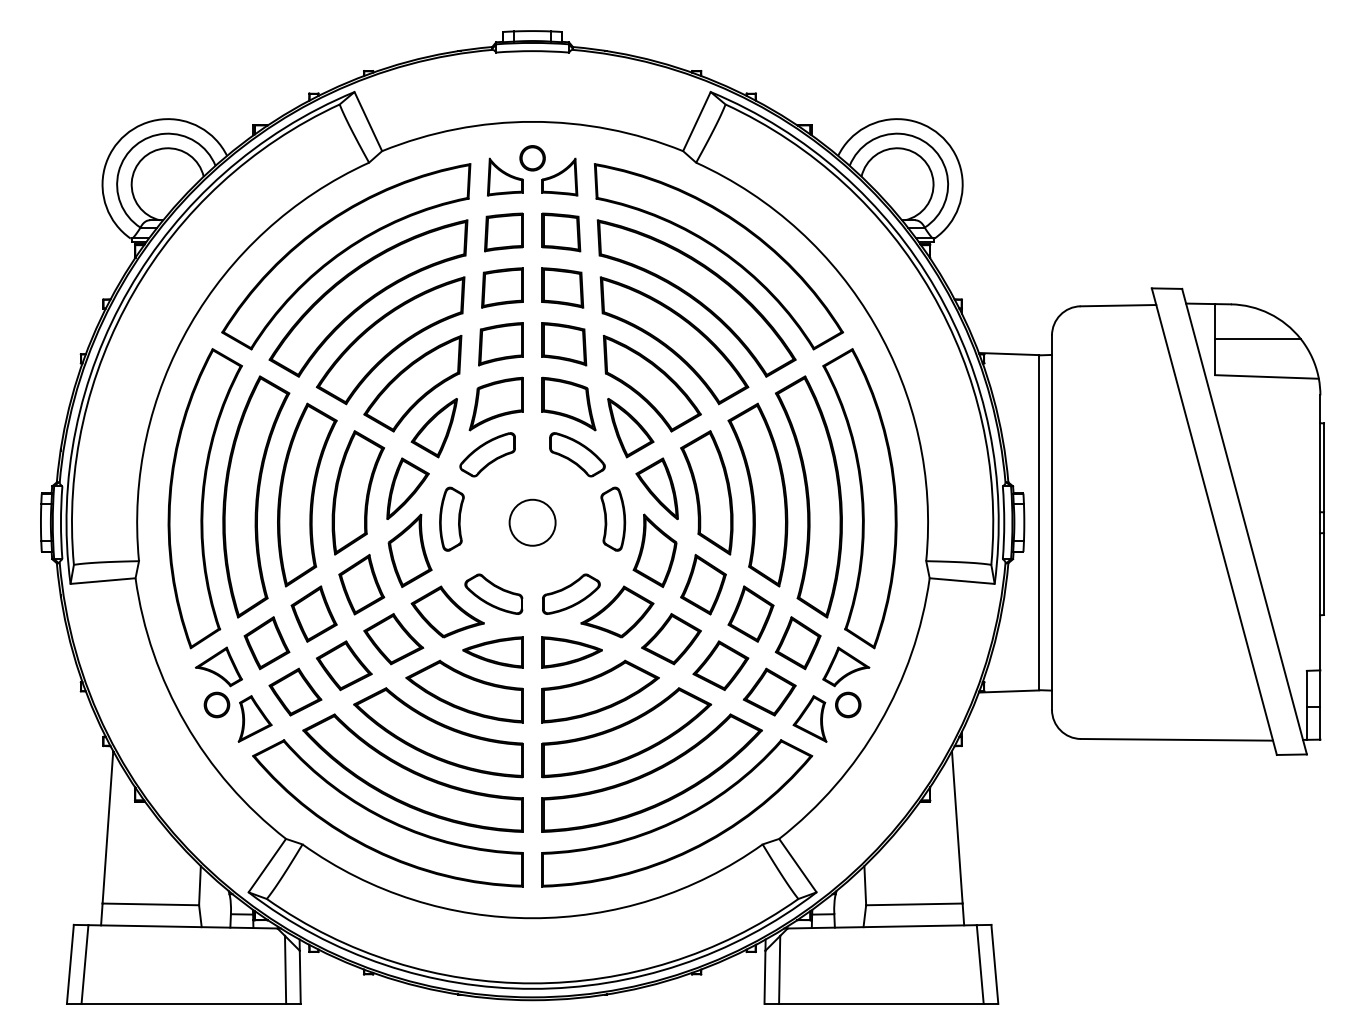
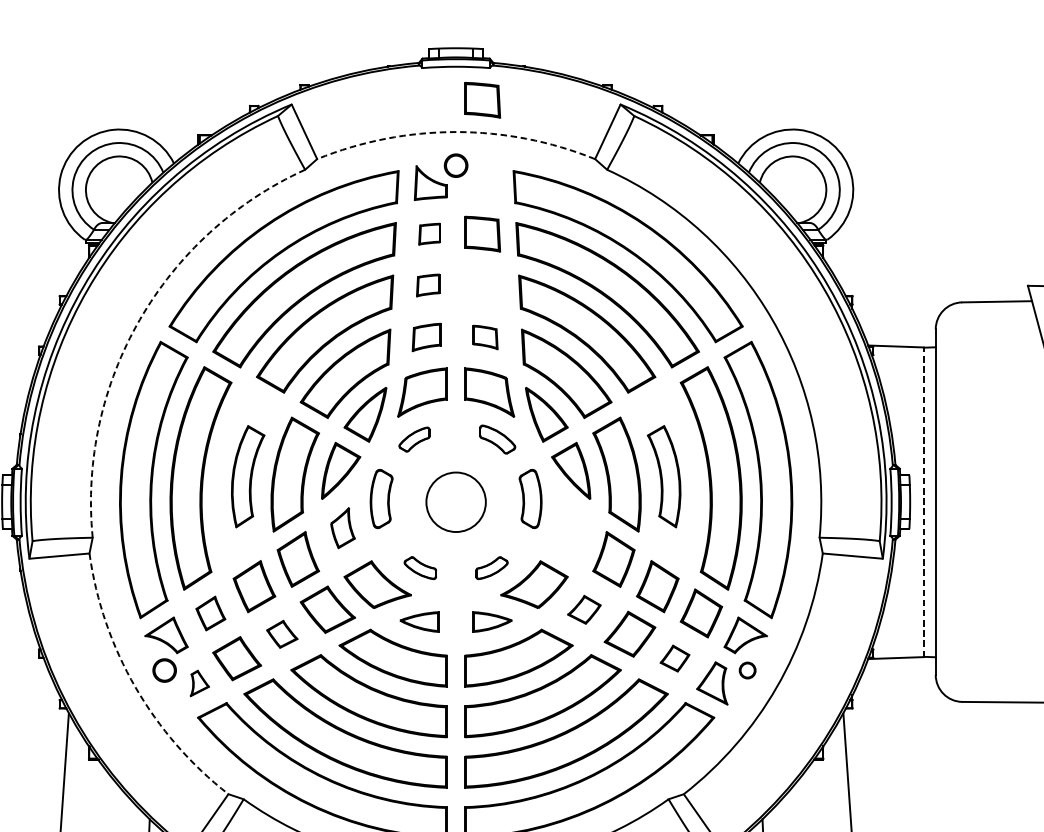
part: (561, 87) -> (482, 100), added
arc: (532, 121) -> (456, 131), solid -> dashed
part: (559, 176) -> (480, 182), removed
part: (503, 232) -> (429, 234), size x0.6
part: (502, 287) -> (428, 285), size x0.6
part: (562, 287) -> (483, 285), removed
arc: (190, 325) -> (140, 320), solid -> dashed
part: (500, 344) -> (426, 337), size x0.7
part: (564, 344) -> (485, 337), size x0.6
part: (487, 454) -> (414, 439), size x0.6
part: (577, 454) -> (497, 439), size x0.7
part: (307, 494) -> (248, 476), size x0.6
part: (757, 494) -> (663, 476), size x0.6
circle: (532, 522) -> (456, 502), size x1.4
line: (1039, 522) -> (924, 502), solid -> dashed
part: (409, 550) -> (342, 527), size x0.6
part: (654, 550) -> (568, 527), removed
part: (493, 593) -> (420, 567), size x0.6
part: (571, 593) -> (492, 567), size x0.6
part: (671, 639) -> (584, 610), size x0.6
part: (266, 643) -> (210, 613), size x0.7
part: (492, 652) -> (419, 622), size x0.7
part: (571, 652) -> (492, 622), size x0.7
part: (344, 665) -> (282, 634), size x0.6
part: (769, 691) -> (674, 658), size x0.6
part: (848, 704) -> (747, 670), size x0.7
part: (254, 718) -> (199, 683), size x0.6
arc: (185, 723) -> (135, 687), solid -> dashed

